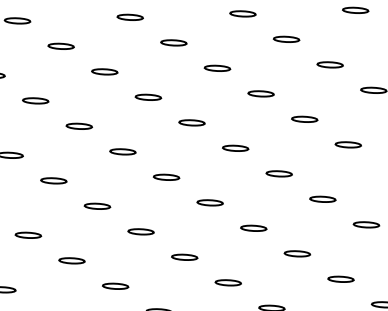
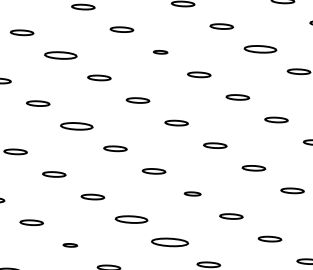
part: (286, 38) -> (260, 48), size x1.4
part: (173, 42) -> (160, 51), size x0.6
part: (60, 45) -> (60, 54), size x1.4
part: (79, 125) -> (76, 125), size x1.4
part: (209, 202) -> (192, 193), size x0.7
part: (140, 231) -> (131, 219), size x1.4
part: (184, 256) -> (170, 241), size x1.6
part: (71, 260) -> (69, 245), size x0.6

